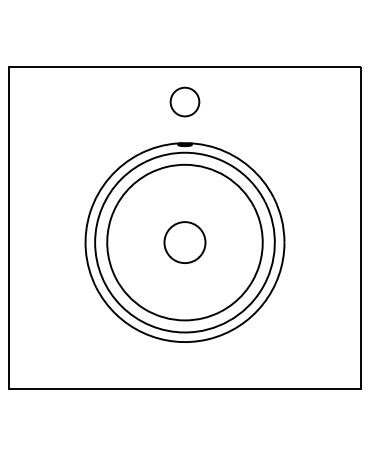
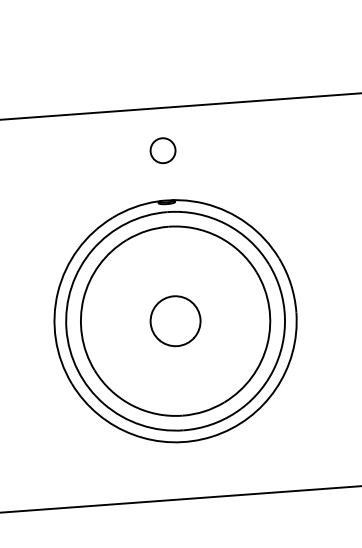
part: (184, 102) -> (162, 151), size x0.71

